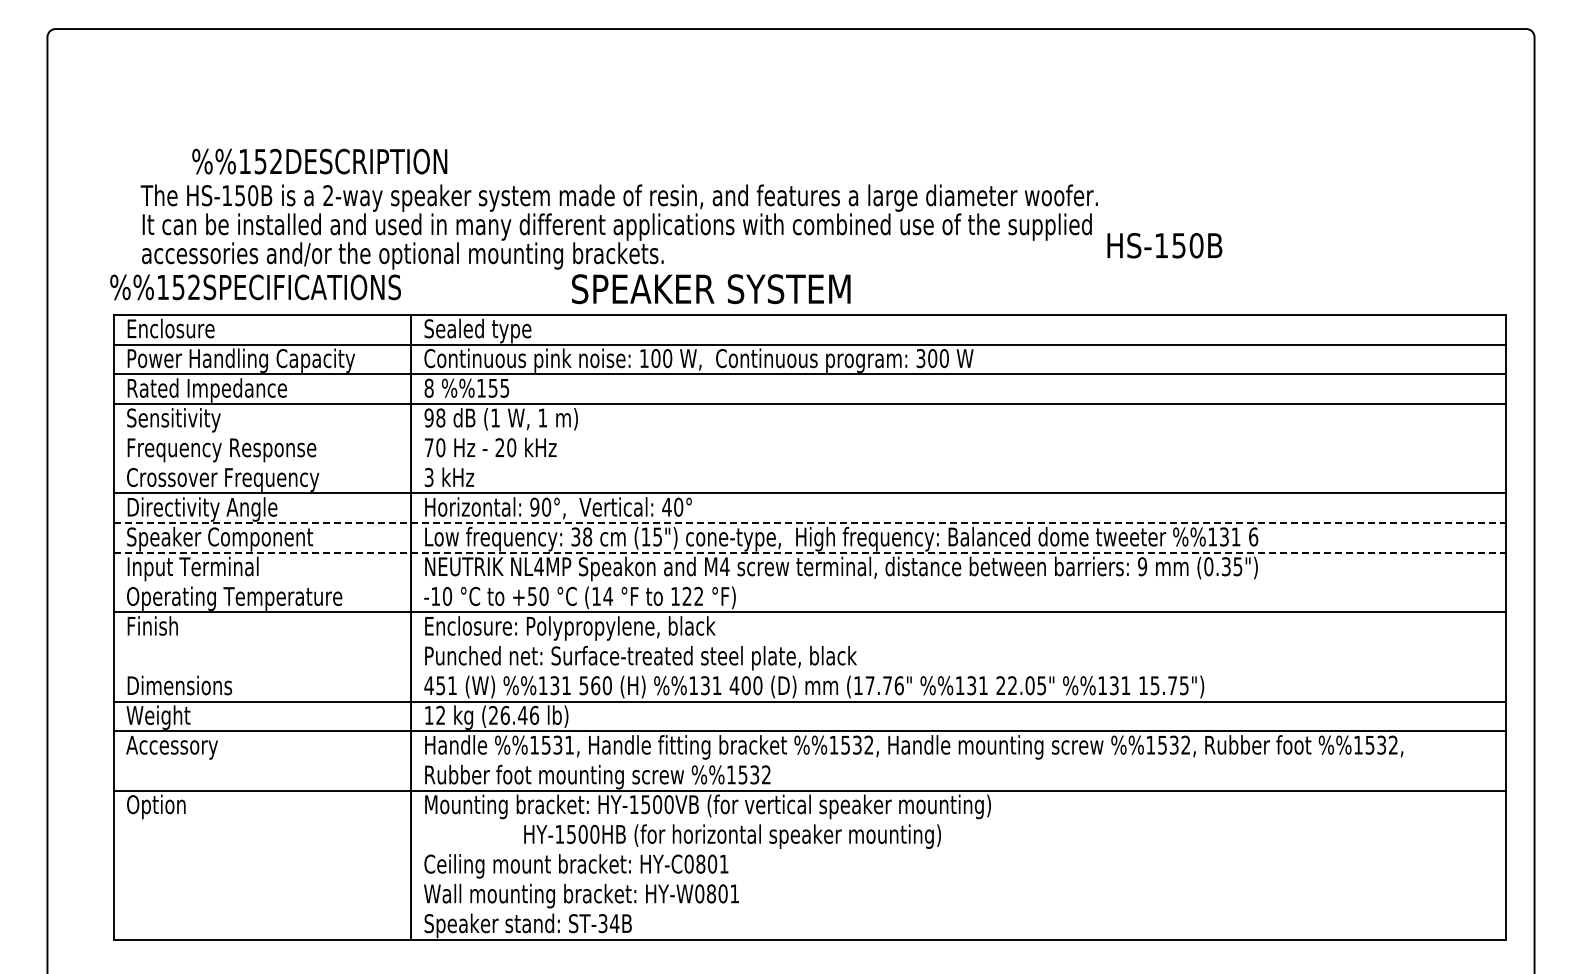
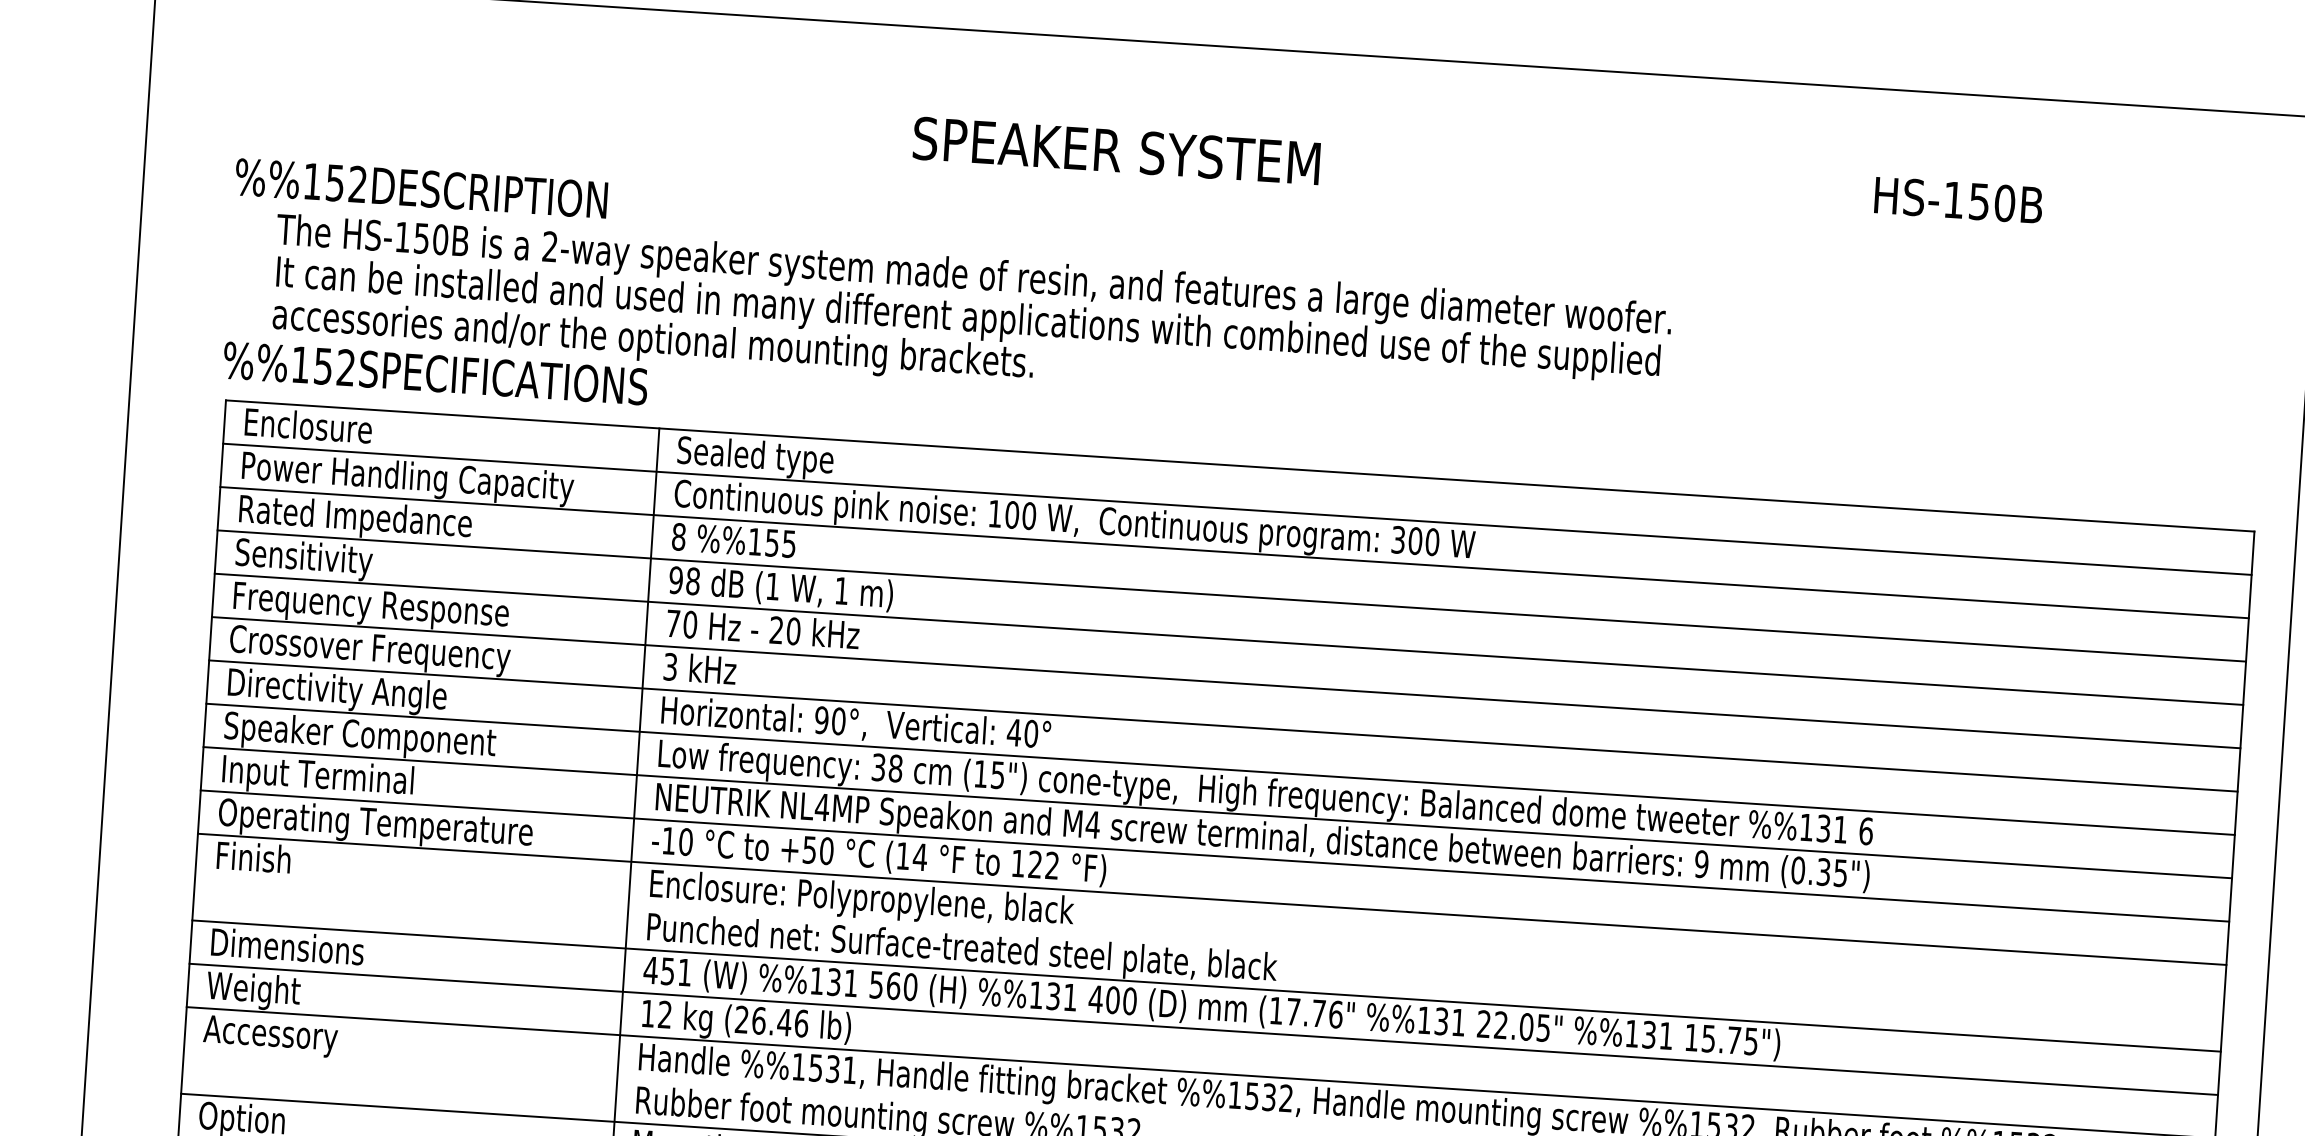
text: (319, 161) -> (421, 188), moved
text: (1164, 245) -> (1958, 200), moved
text: (711, 289) -> (1117, 151), moved
line: (809, 433) -> (1228, 638), added
line: (809, 463) -> (1226, 682), added
line: (810, 523) -> (1221, 769), dashed -> solid
line: (810, 552) -> (1219, 812), dashed -> solid
line: (809, 582) -> (1214, 855), added
line: (809, 671) -> (1206, 985), added

